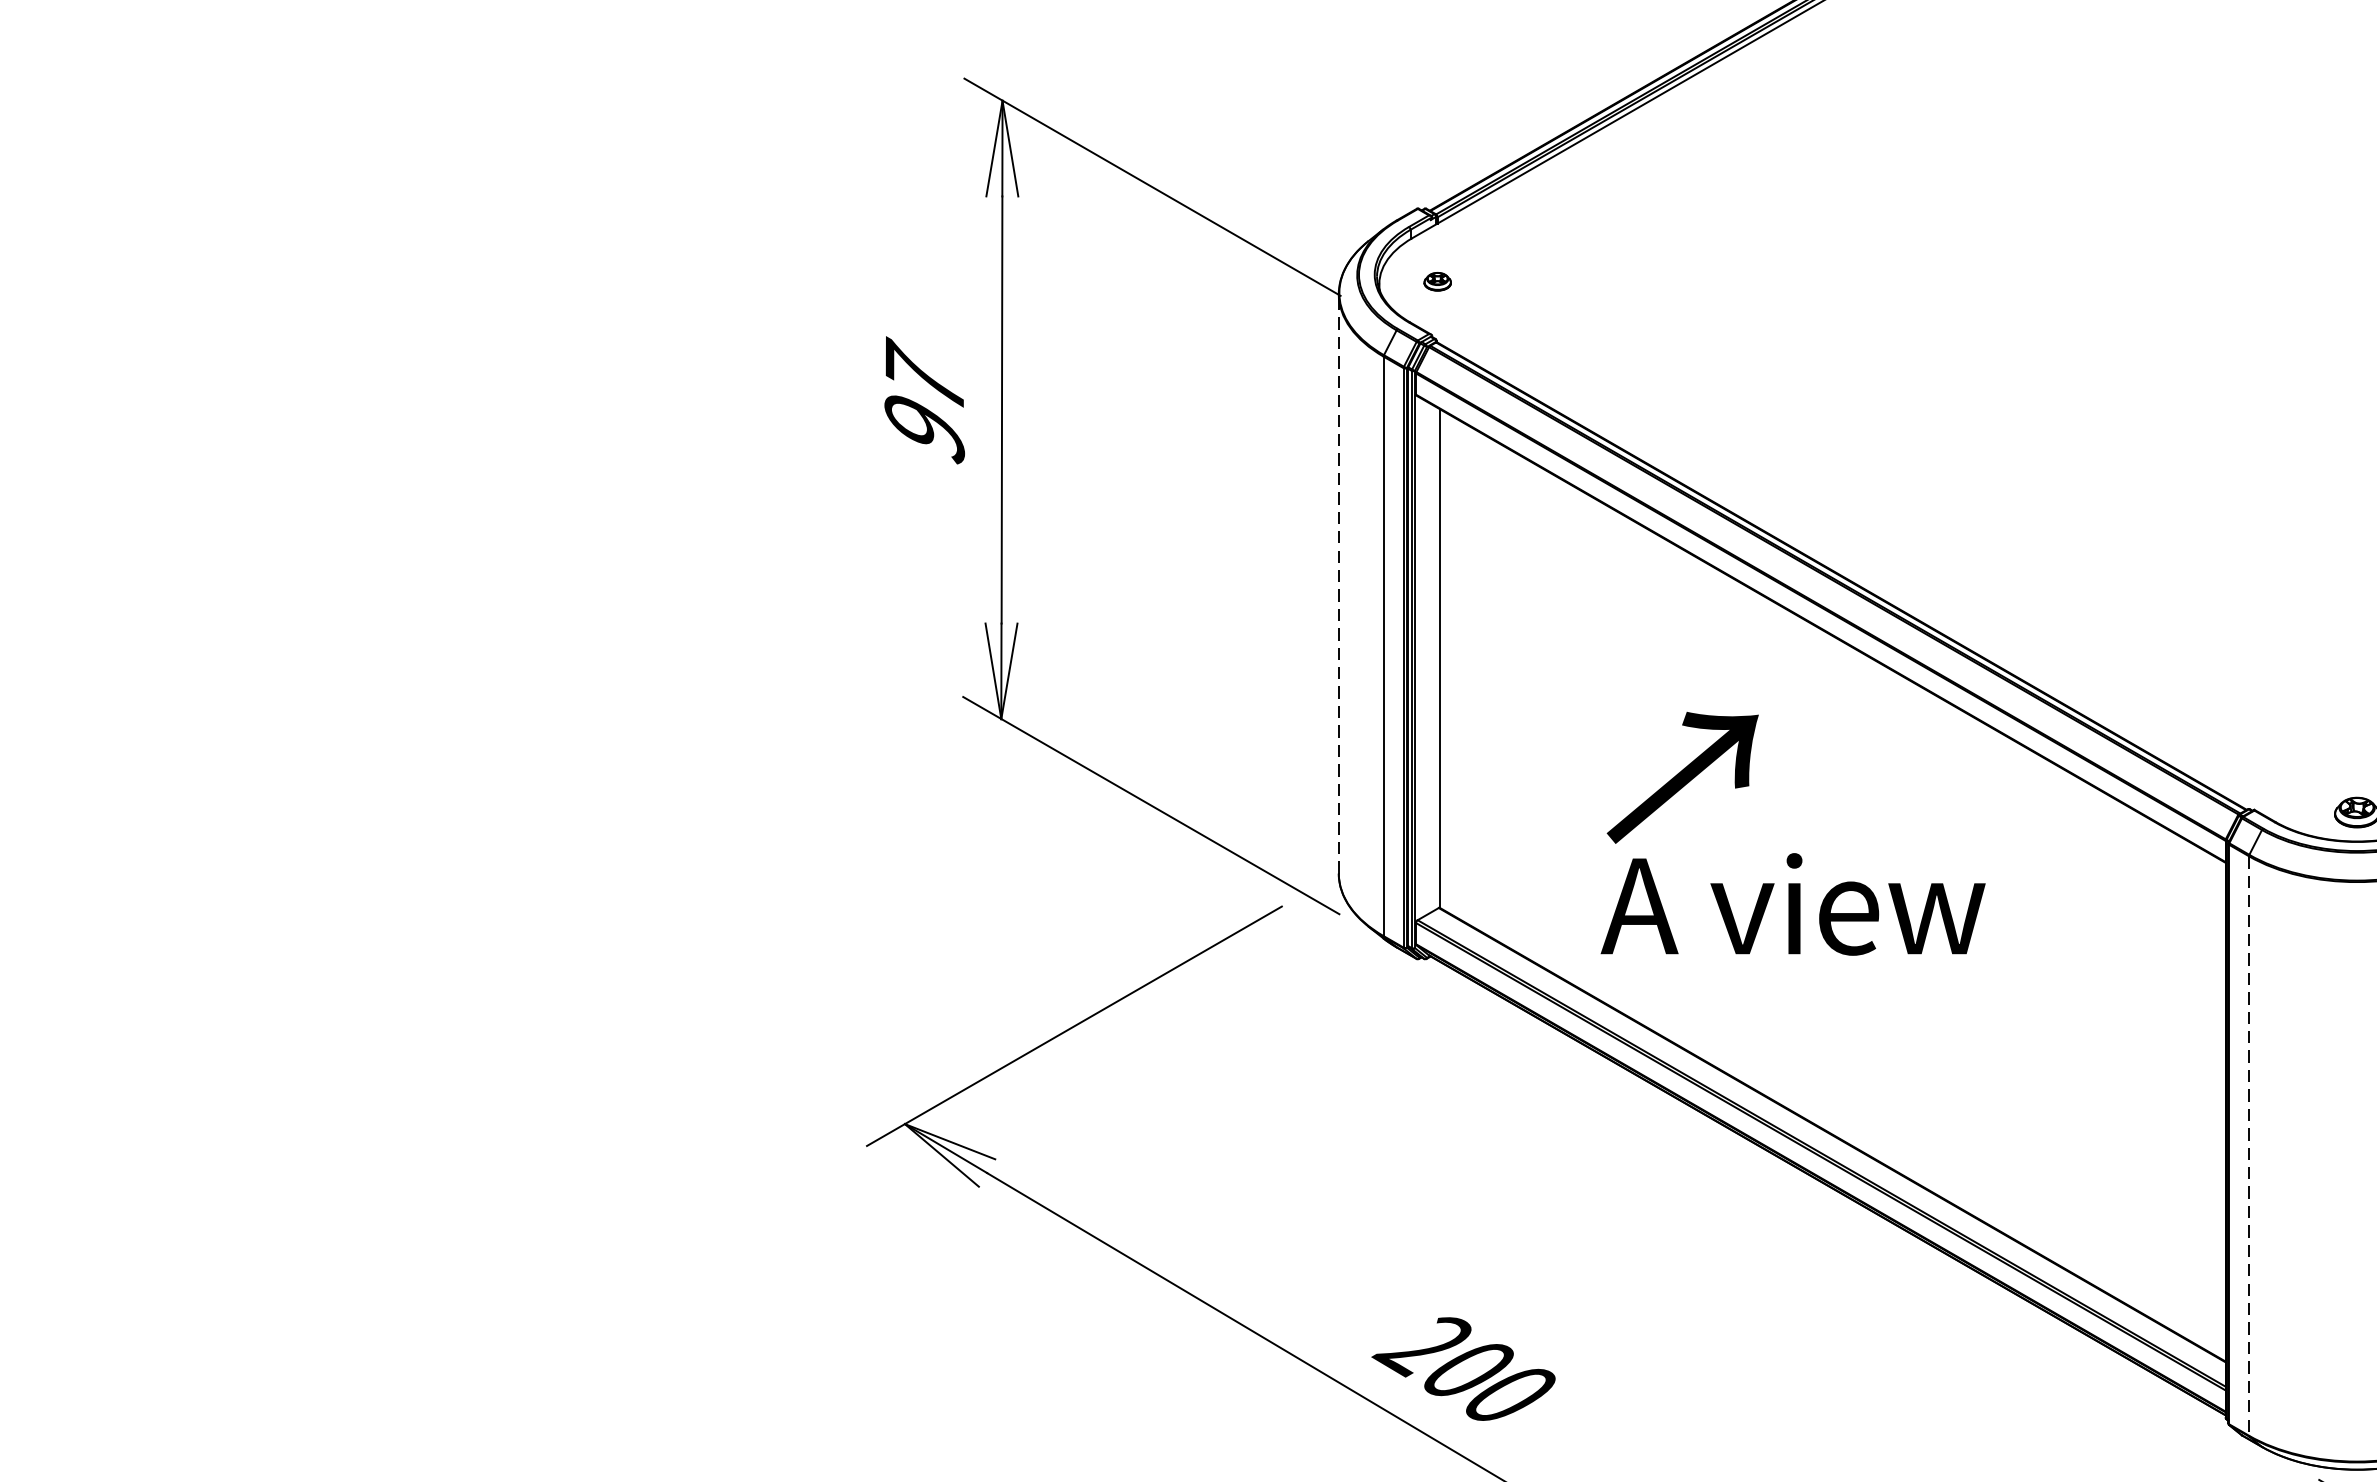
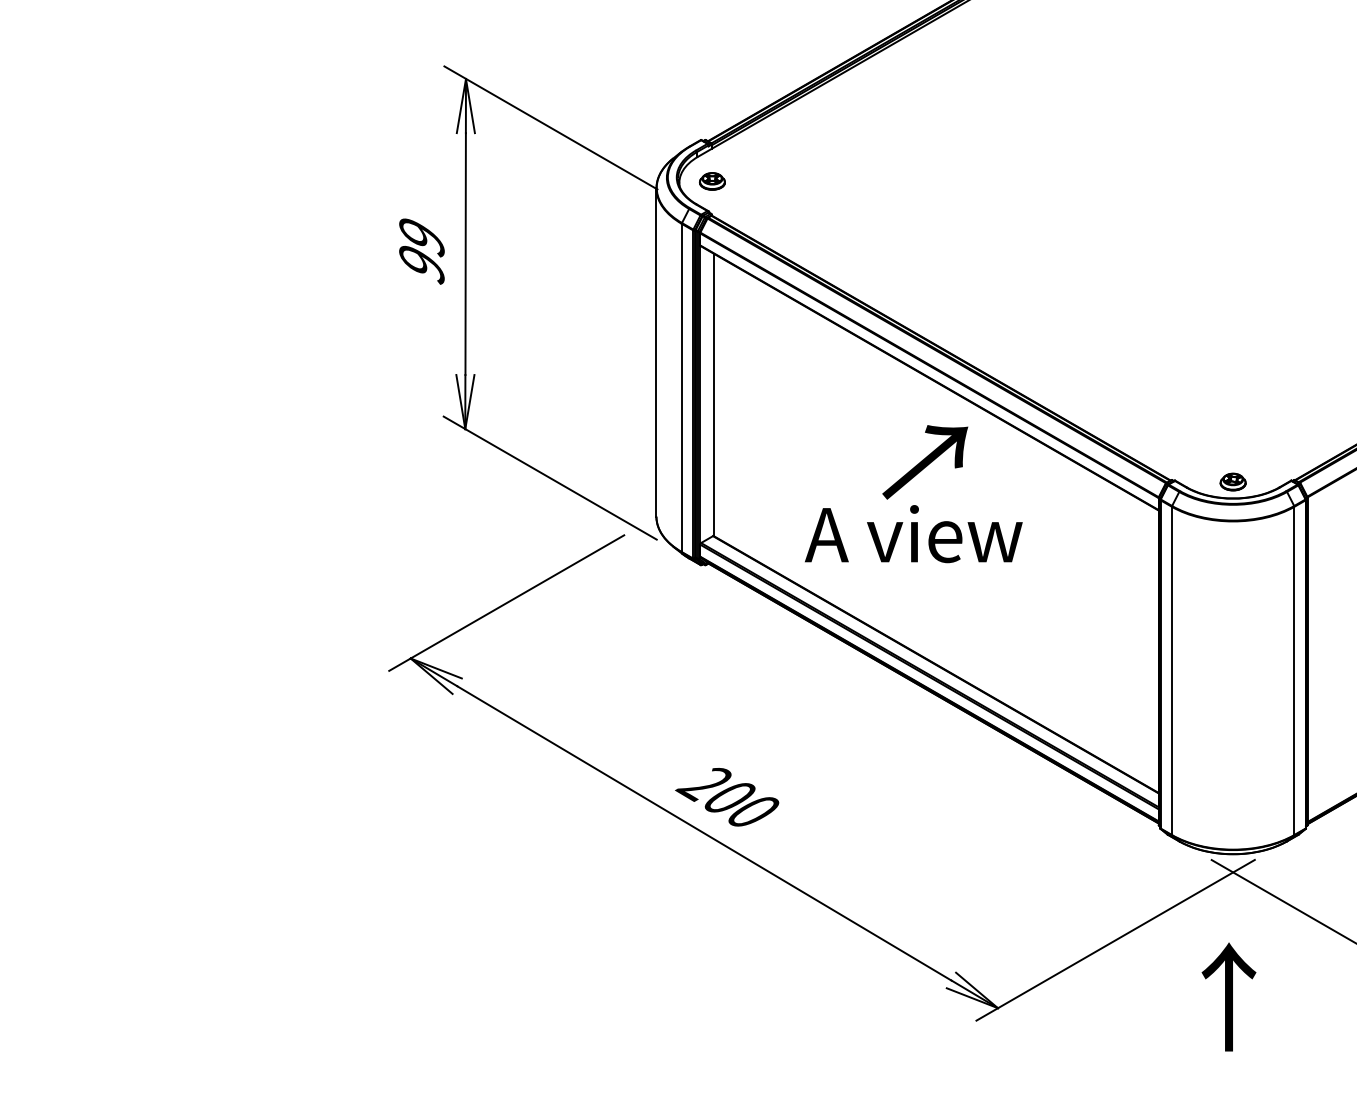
part: (1437, 281) -> (712, 181), size x1.67
text: (923, 375) -> (421, 234), 97 -> 99
line: (1338, 583) -> (656, 352), dashed -> solid
text: (1683, 778) -> (925, 462), moved
line: (2248, 1147) -> (1171, 671), dashed -> solid

